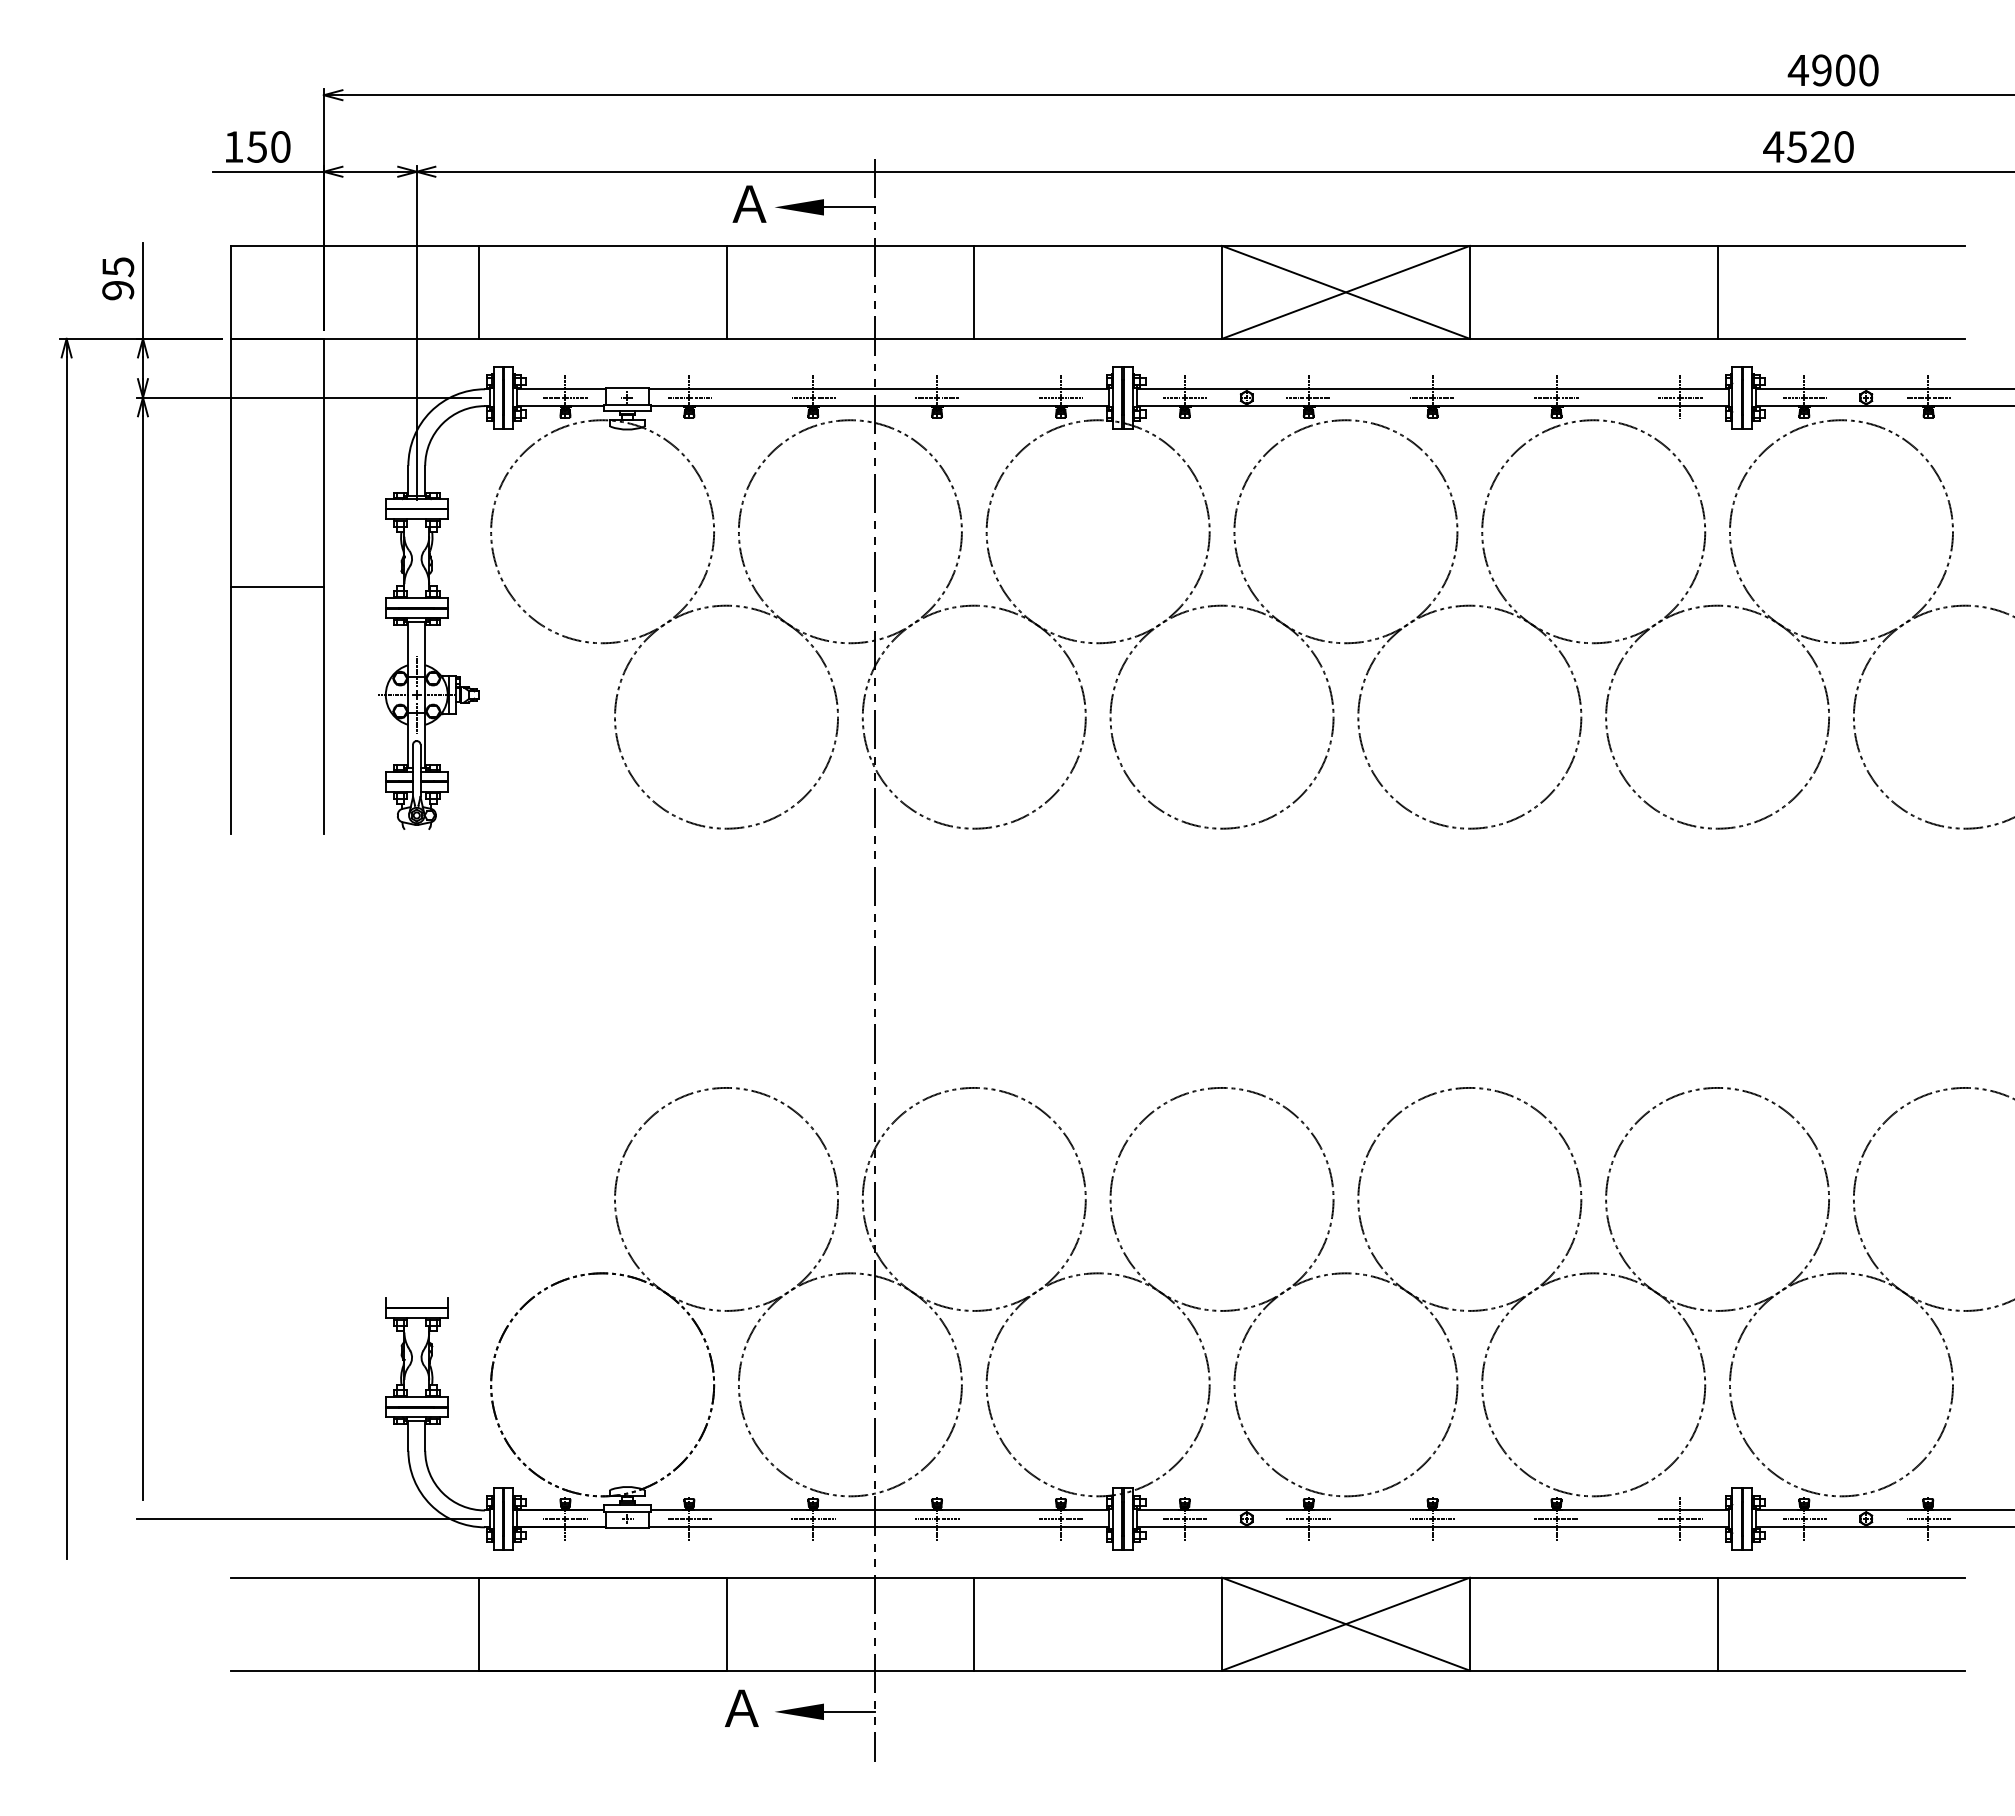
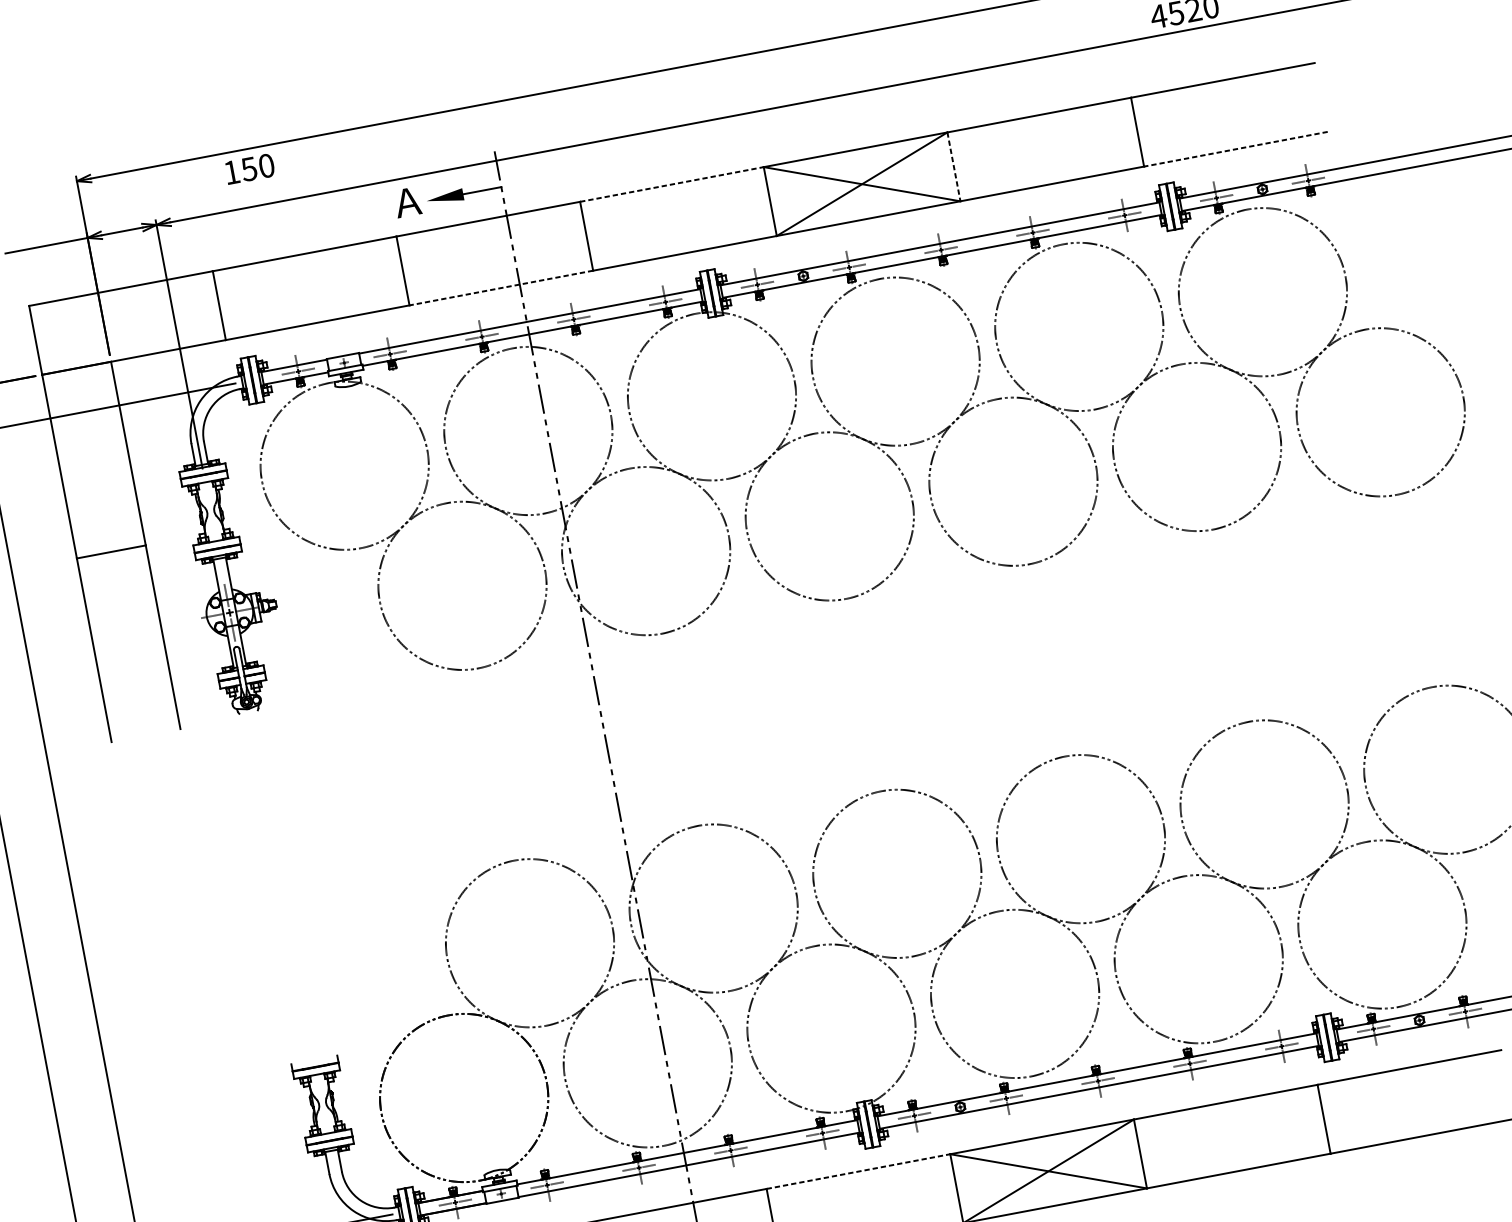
text: (258, 146) -> (250, 168), moved
line: (1098, 245) -> (672, 184), solid -> dashed
line: (1469, 292) -> (953, 166), solid -> dashed
line: (850, 338) -> (501, 287), solid -> dashed
line: (1841, 338) -> (1235, 148), solid -> dashed
line: (1098, 1577) -> (858, 1171), solid -> dashed

